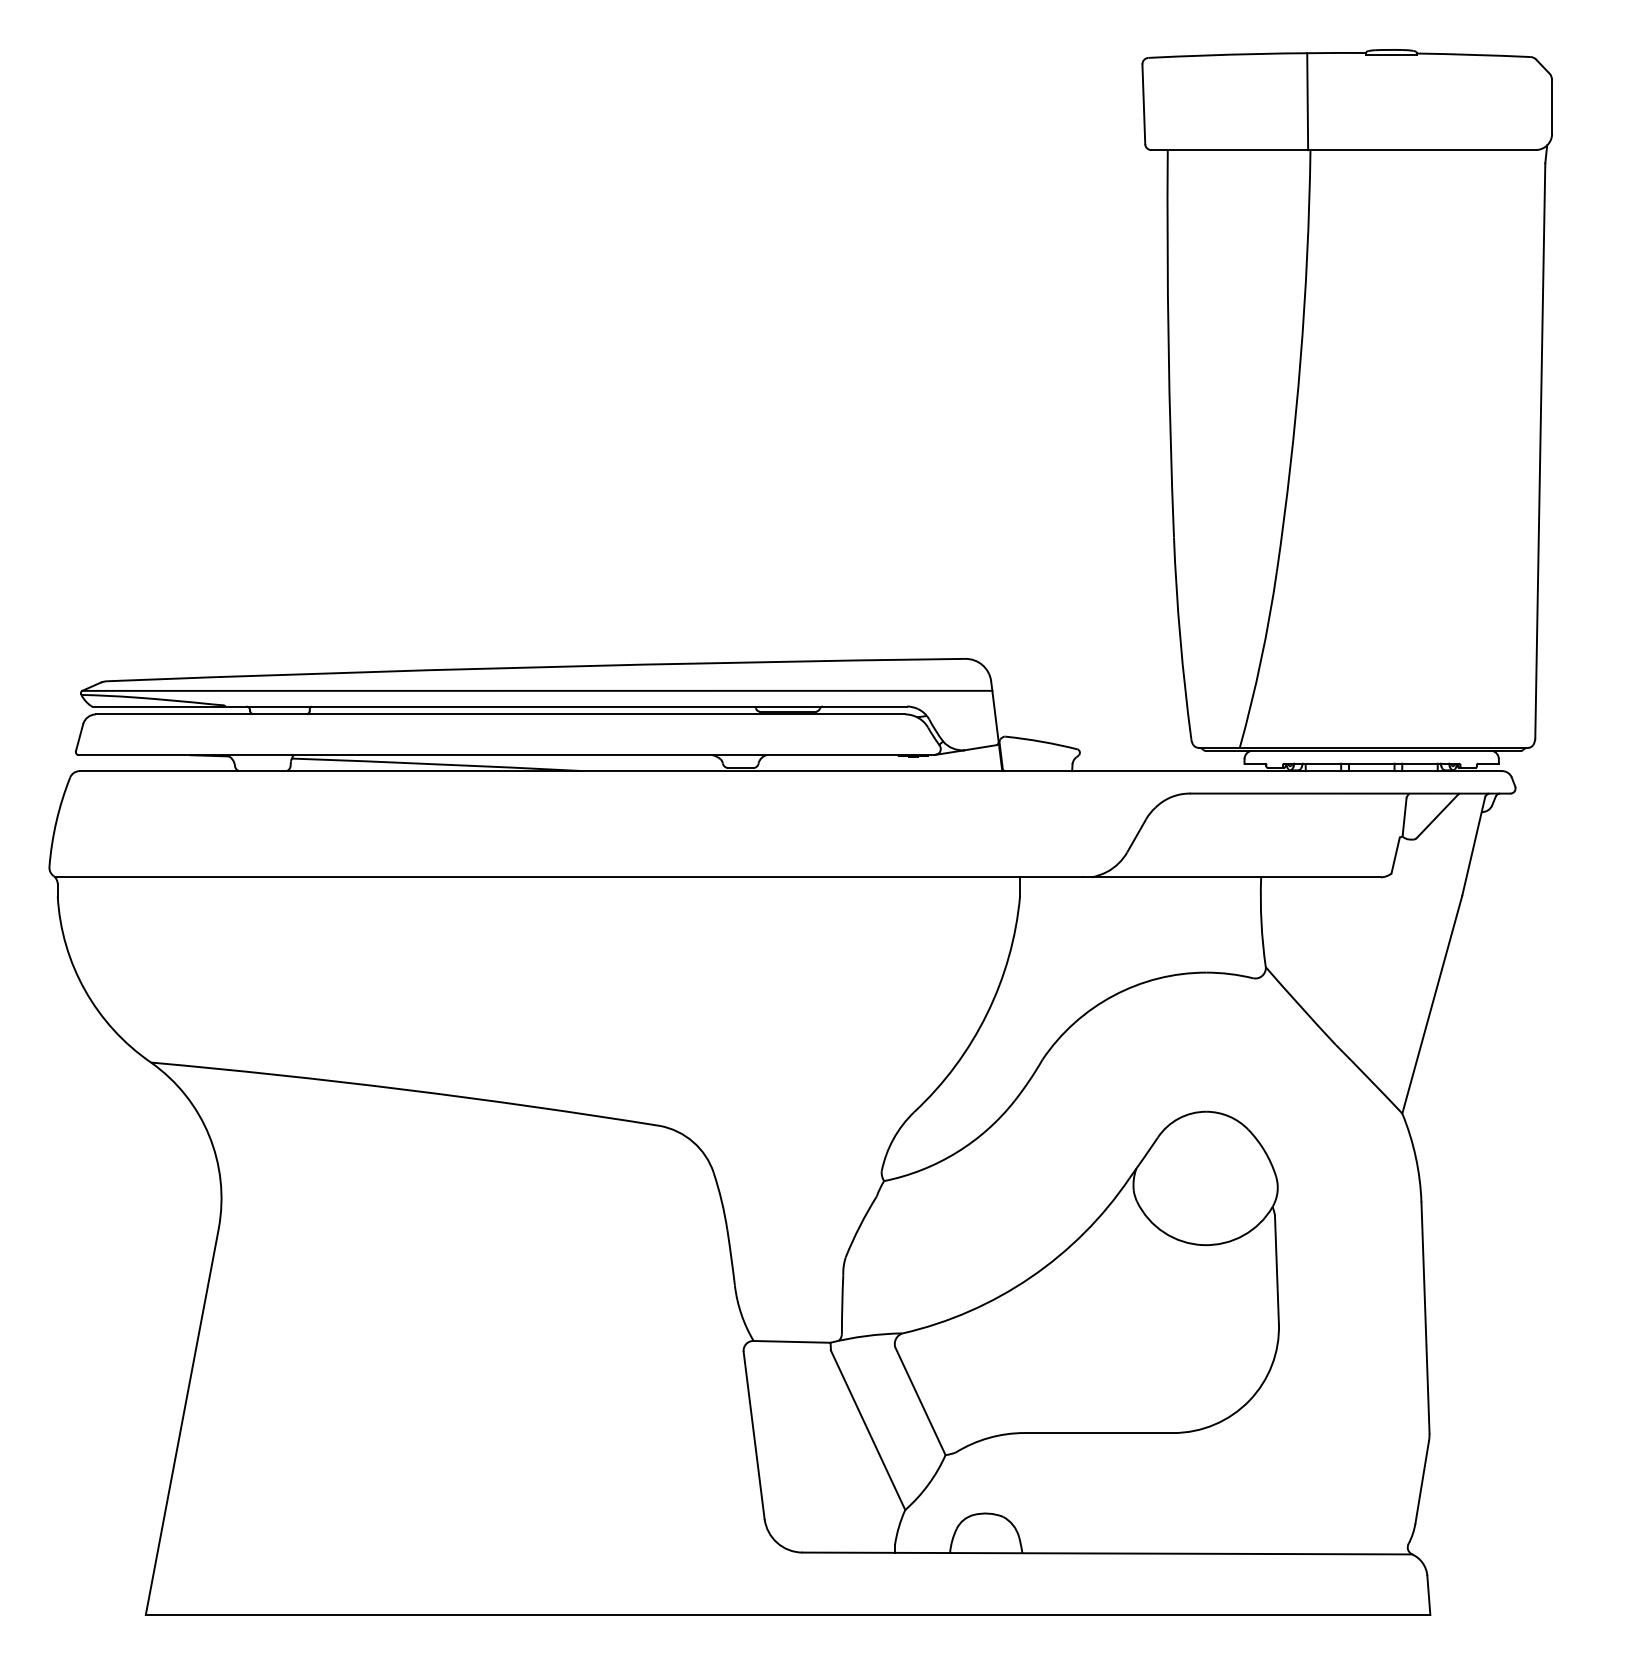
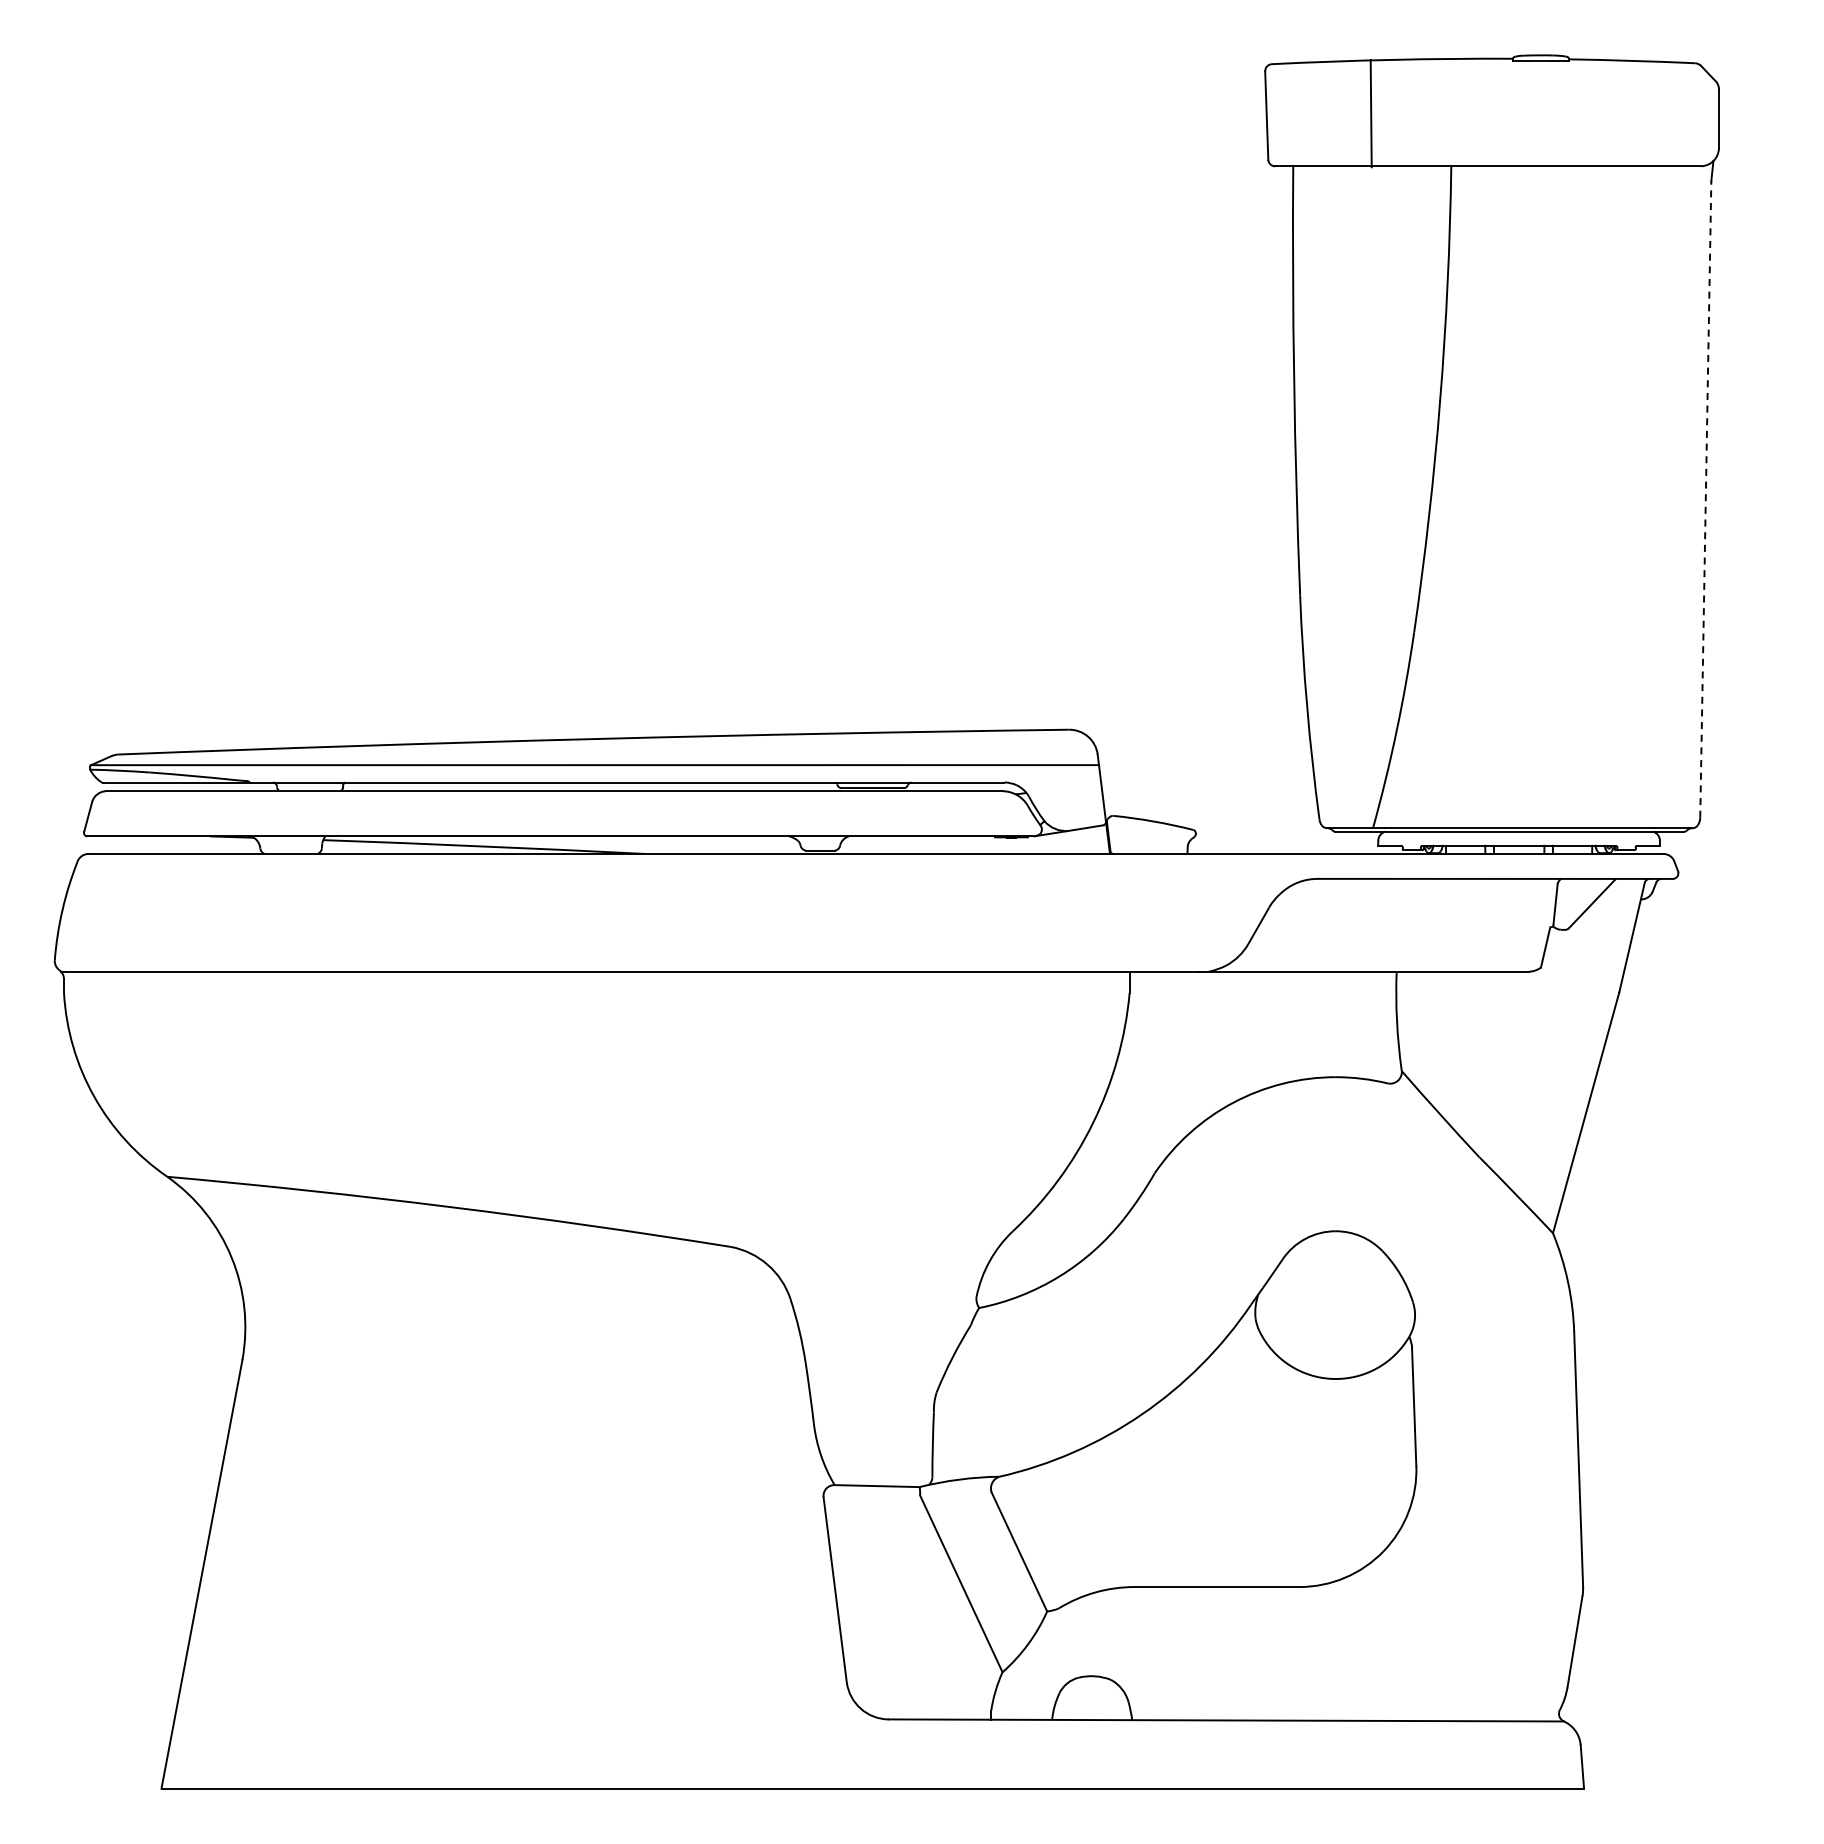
line: (1307, 101) -> (1370, 113), moved
line: (1540, 450) -> (1705, 498), solid -> dashed

